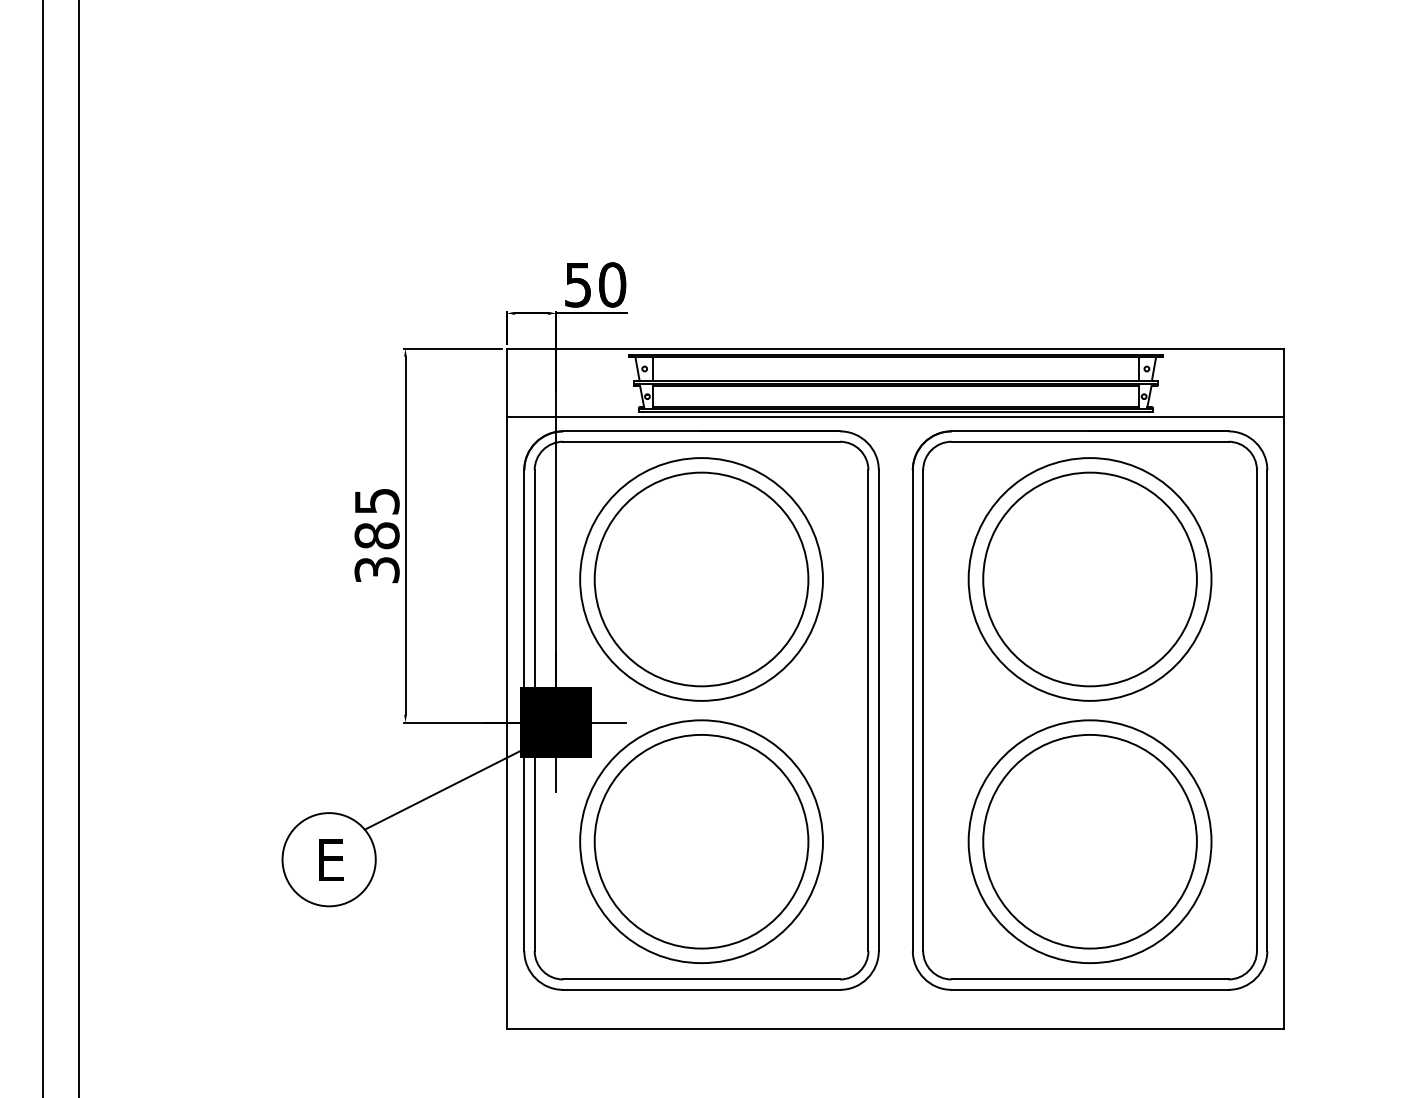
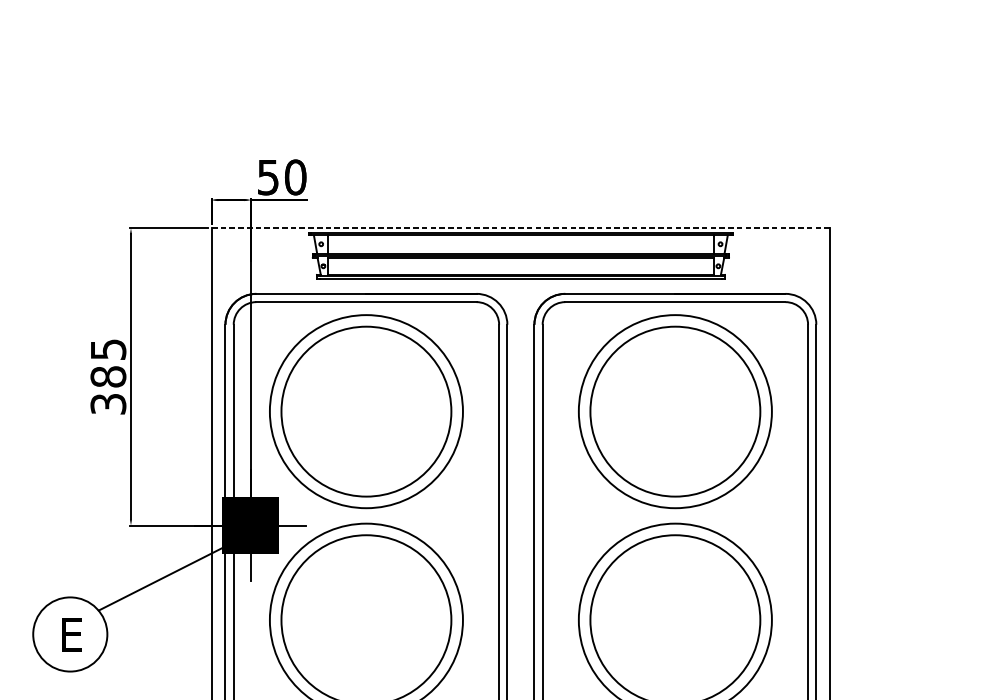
line: (895, 348) -> (520, 227), solid -> dashed
line: (895, 416) -> (520, 282), removed

